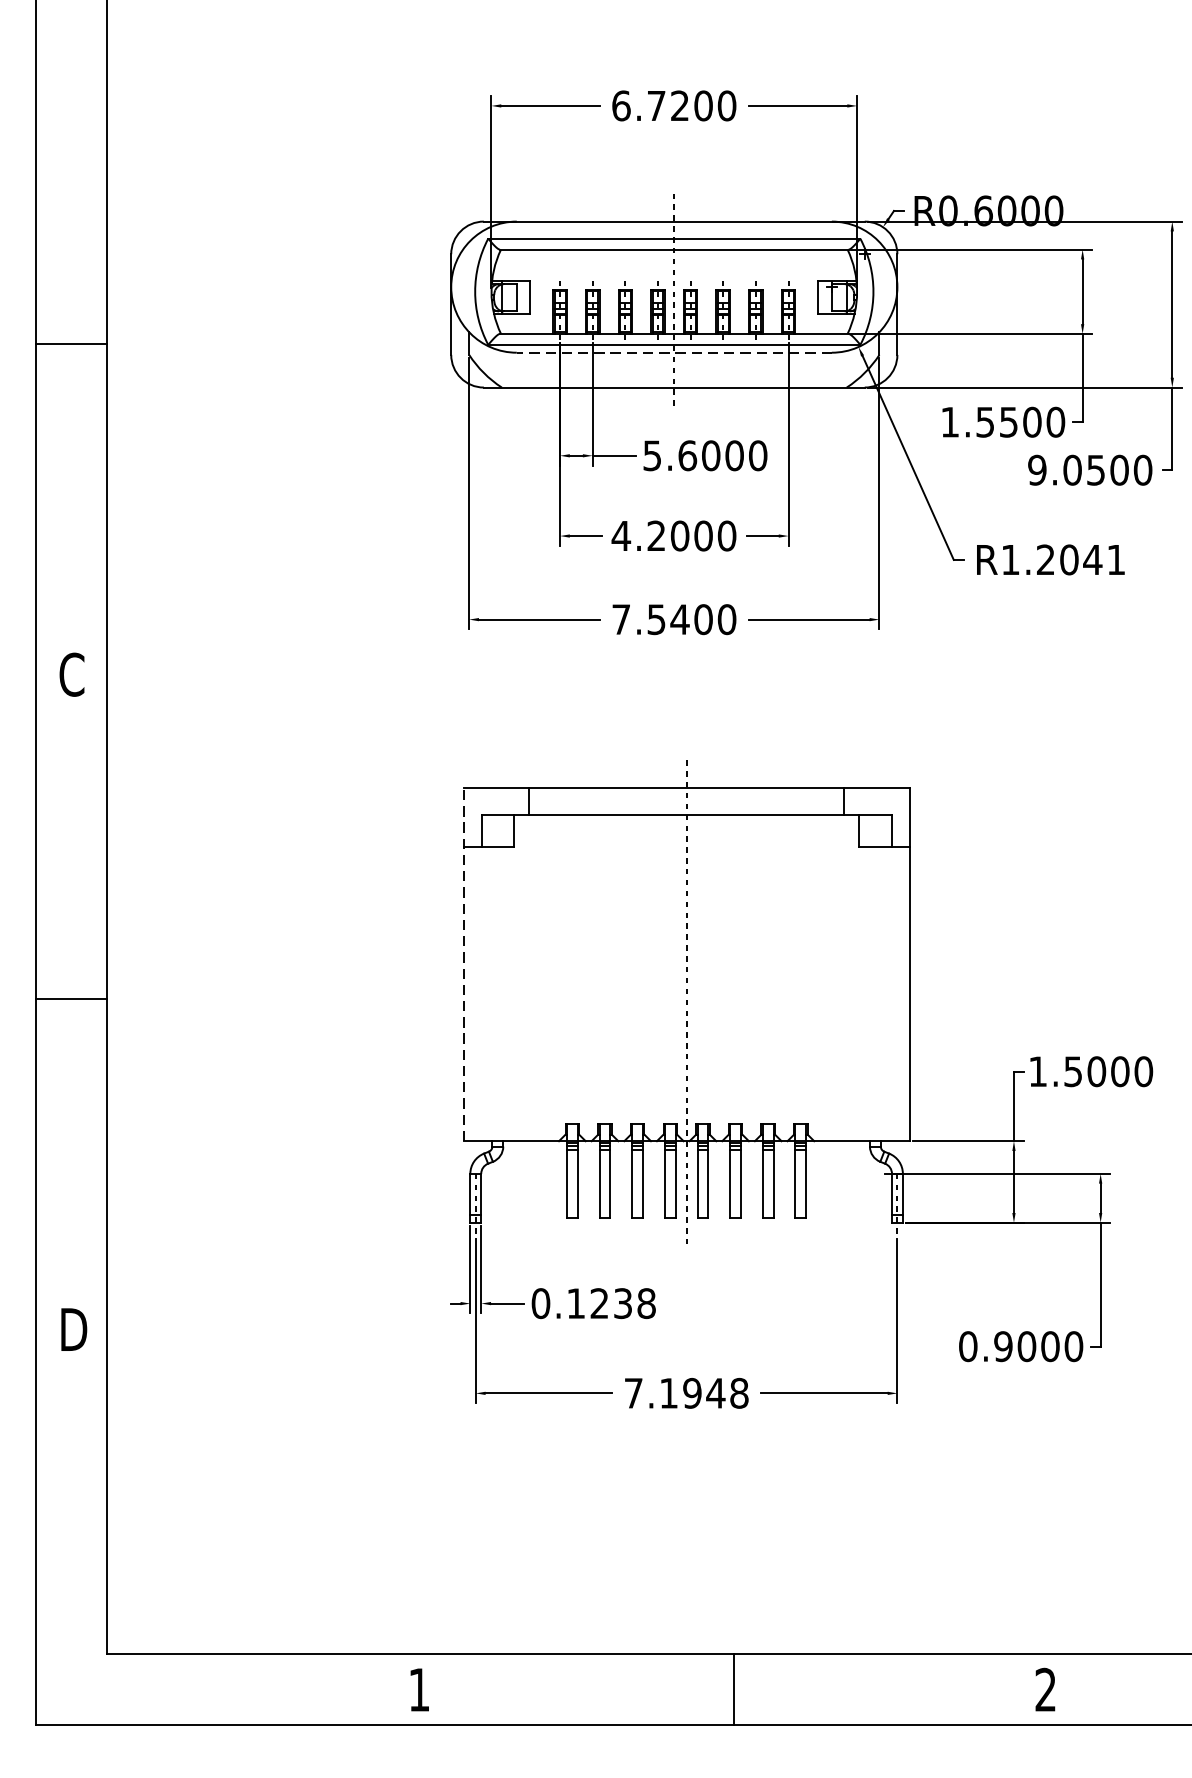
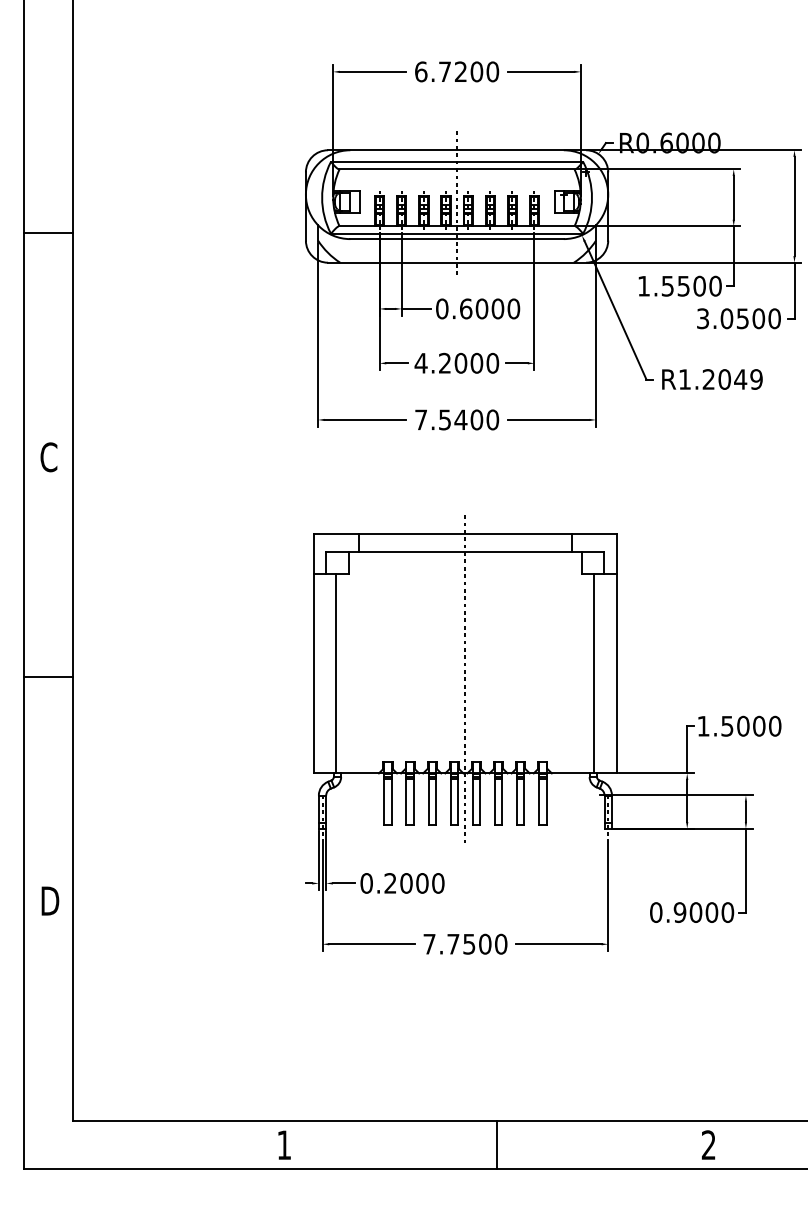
line: (674, 353) -> (457, 239), dashed -> solid
text: (652, 455) -> (442, 308), 5.6000 -> 0.6000
text: (1036, 469) -> (702, 318), 9.0500 -> 3.0500
text: (1116, 559) -> (756, 379), R1.2041 -> R1.2049
line: (463, 964) -> (314, 653), dashed -> solid
line: (496, 993) -> (336, 673), added
line: (877, 993) -> (594, 673), added
text: (611, 1303) -> (414, 883), 0.1238 -> 0.2000
text: (704, 1392) -> (477, 943), 7.1948 -> 7.7500

